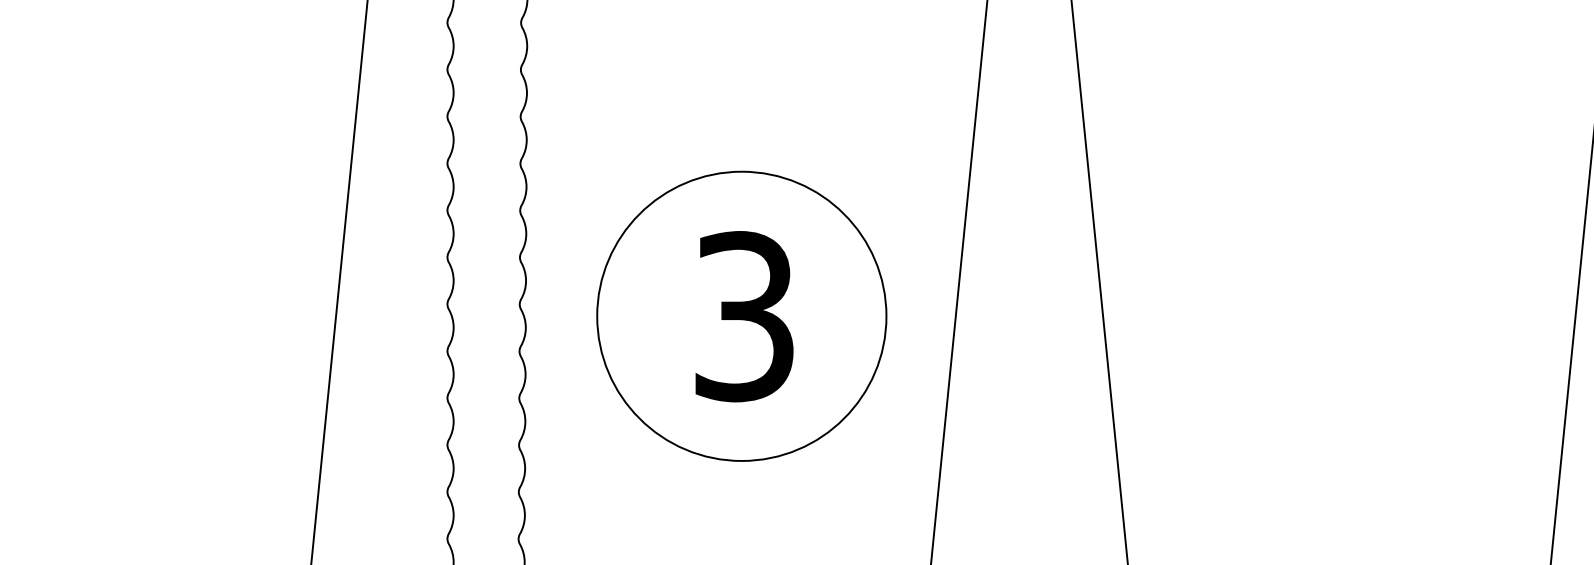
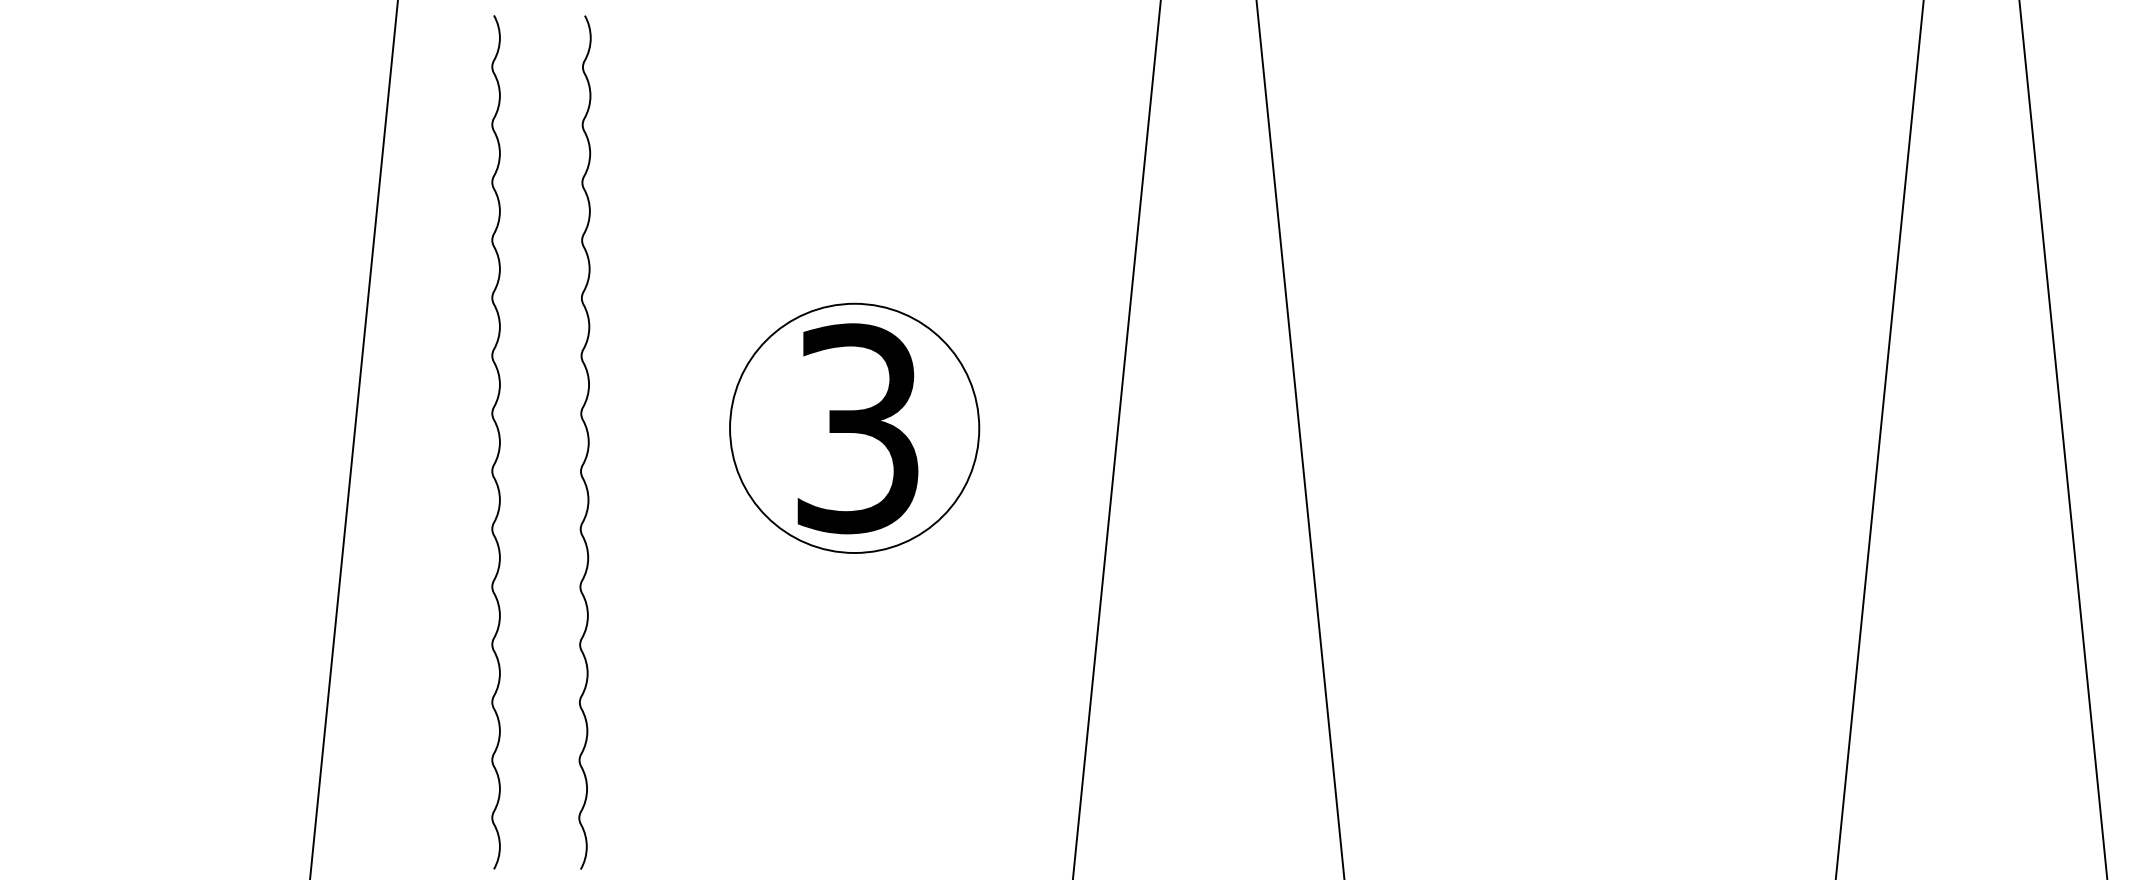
circle: (741, 316) -> (854, 428), size x0.7

